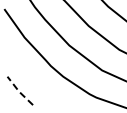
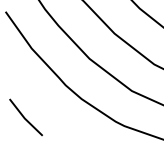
line: (19, 91) -> (25, 118), dashed -> solid

